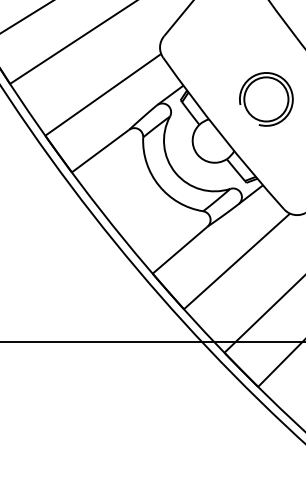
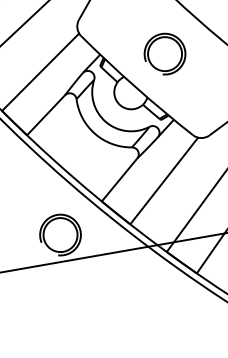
part: (92, 307) -> (60, 235), added

